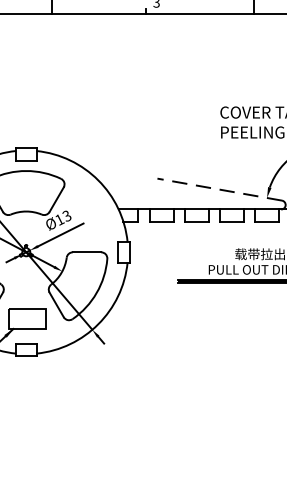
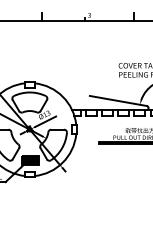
line: (219, 190) -> (118, 101), dashed -> solid
hatch: (27, 317) -> (30, 159), added

